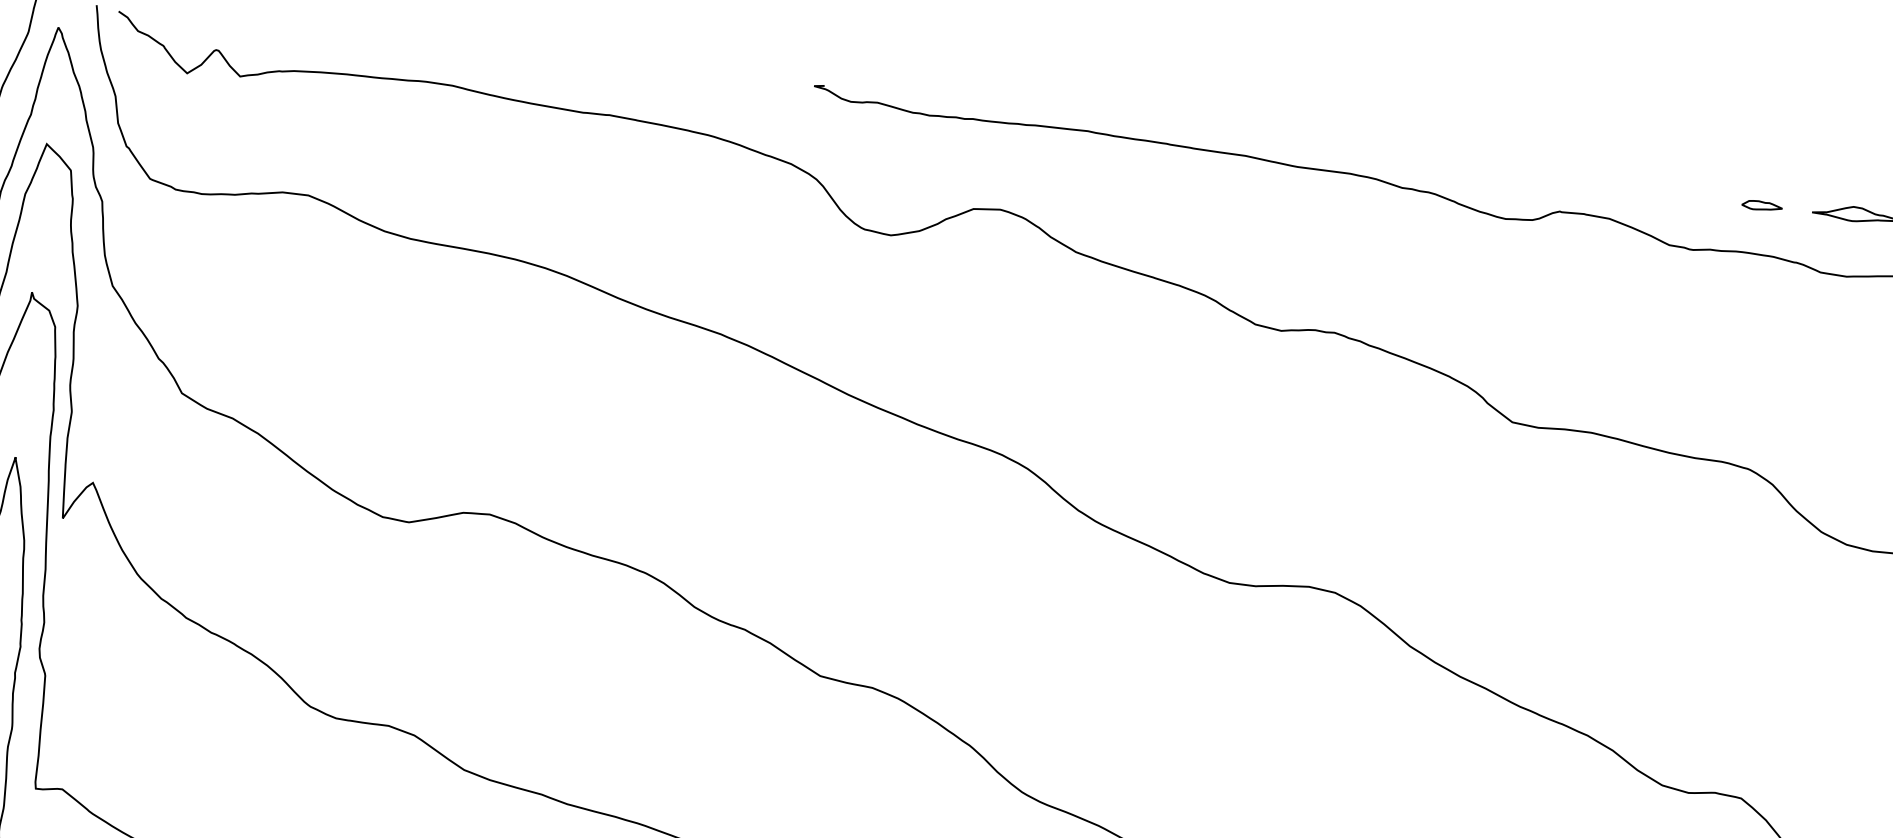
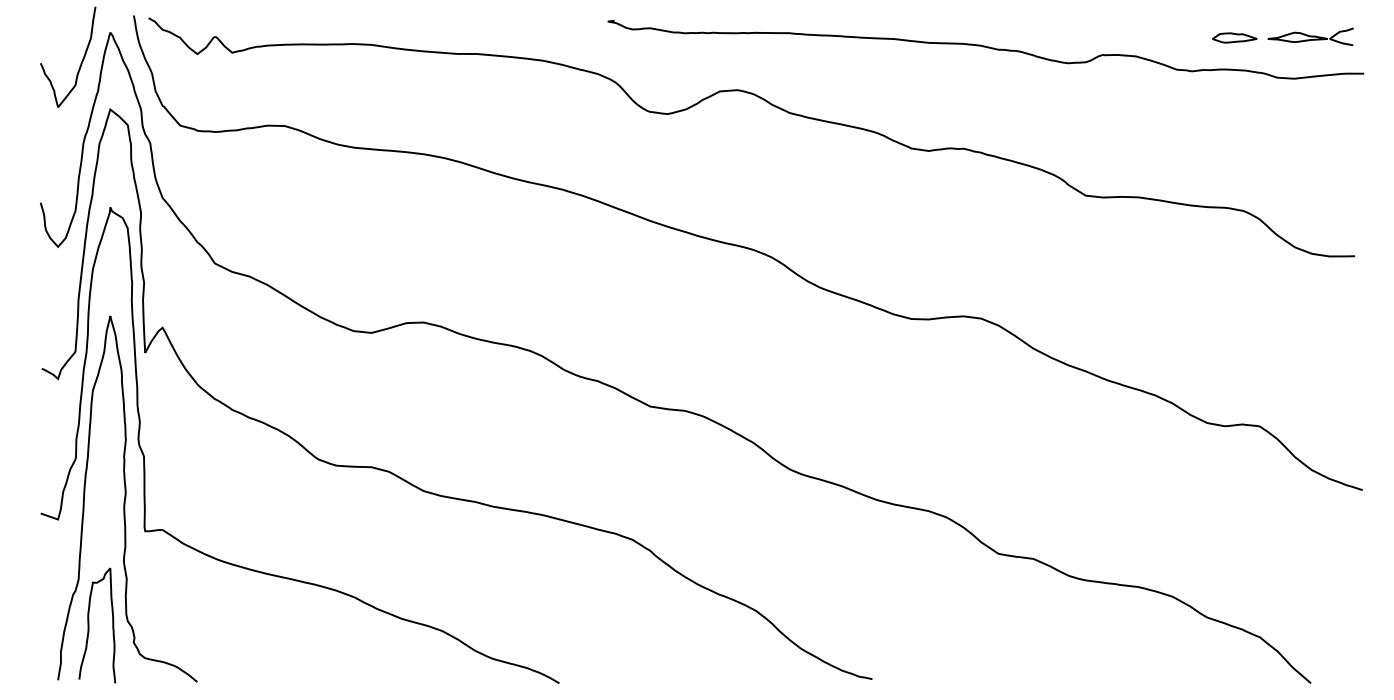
part: (1761, 205) -> (1234, 37), size x1.67

